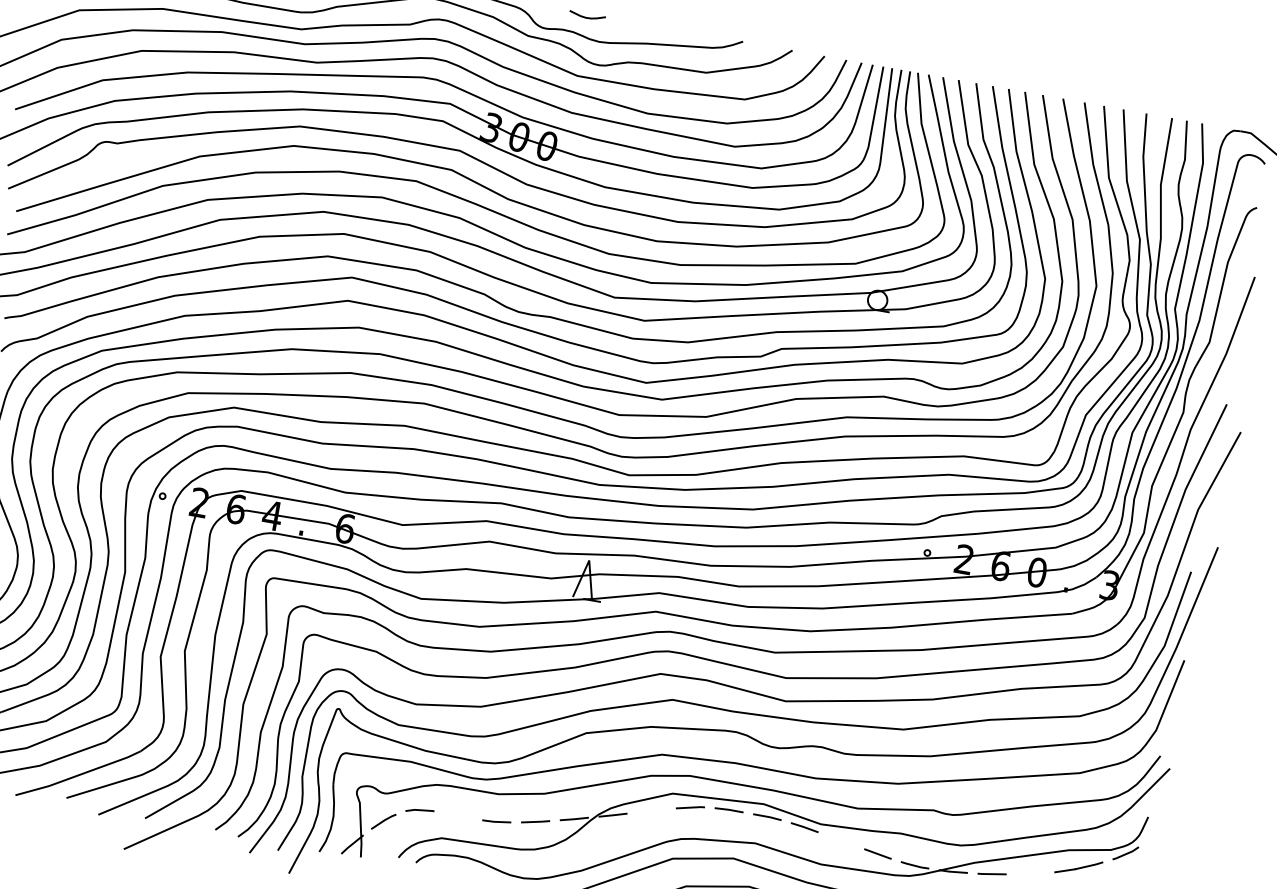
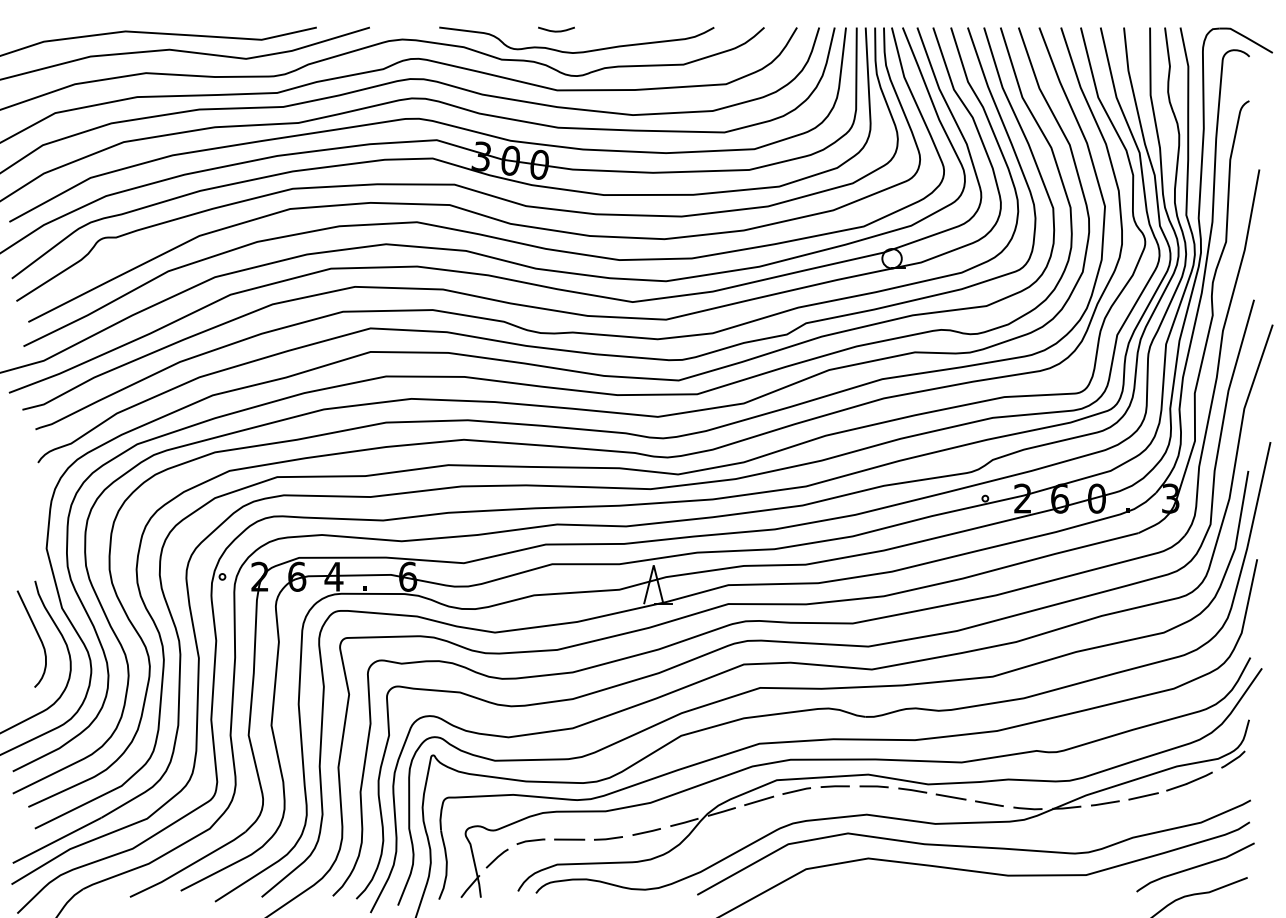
line: (652, 810) -> (759, 800), added
line: (458, 815) -> (569, 839), added
line: (840, 840) -> (950, 796), added
line: (1030, 873) -> (1143, 796), added

